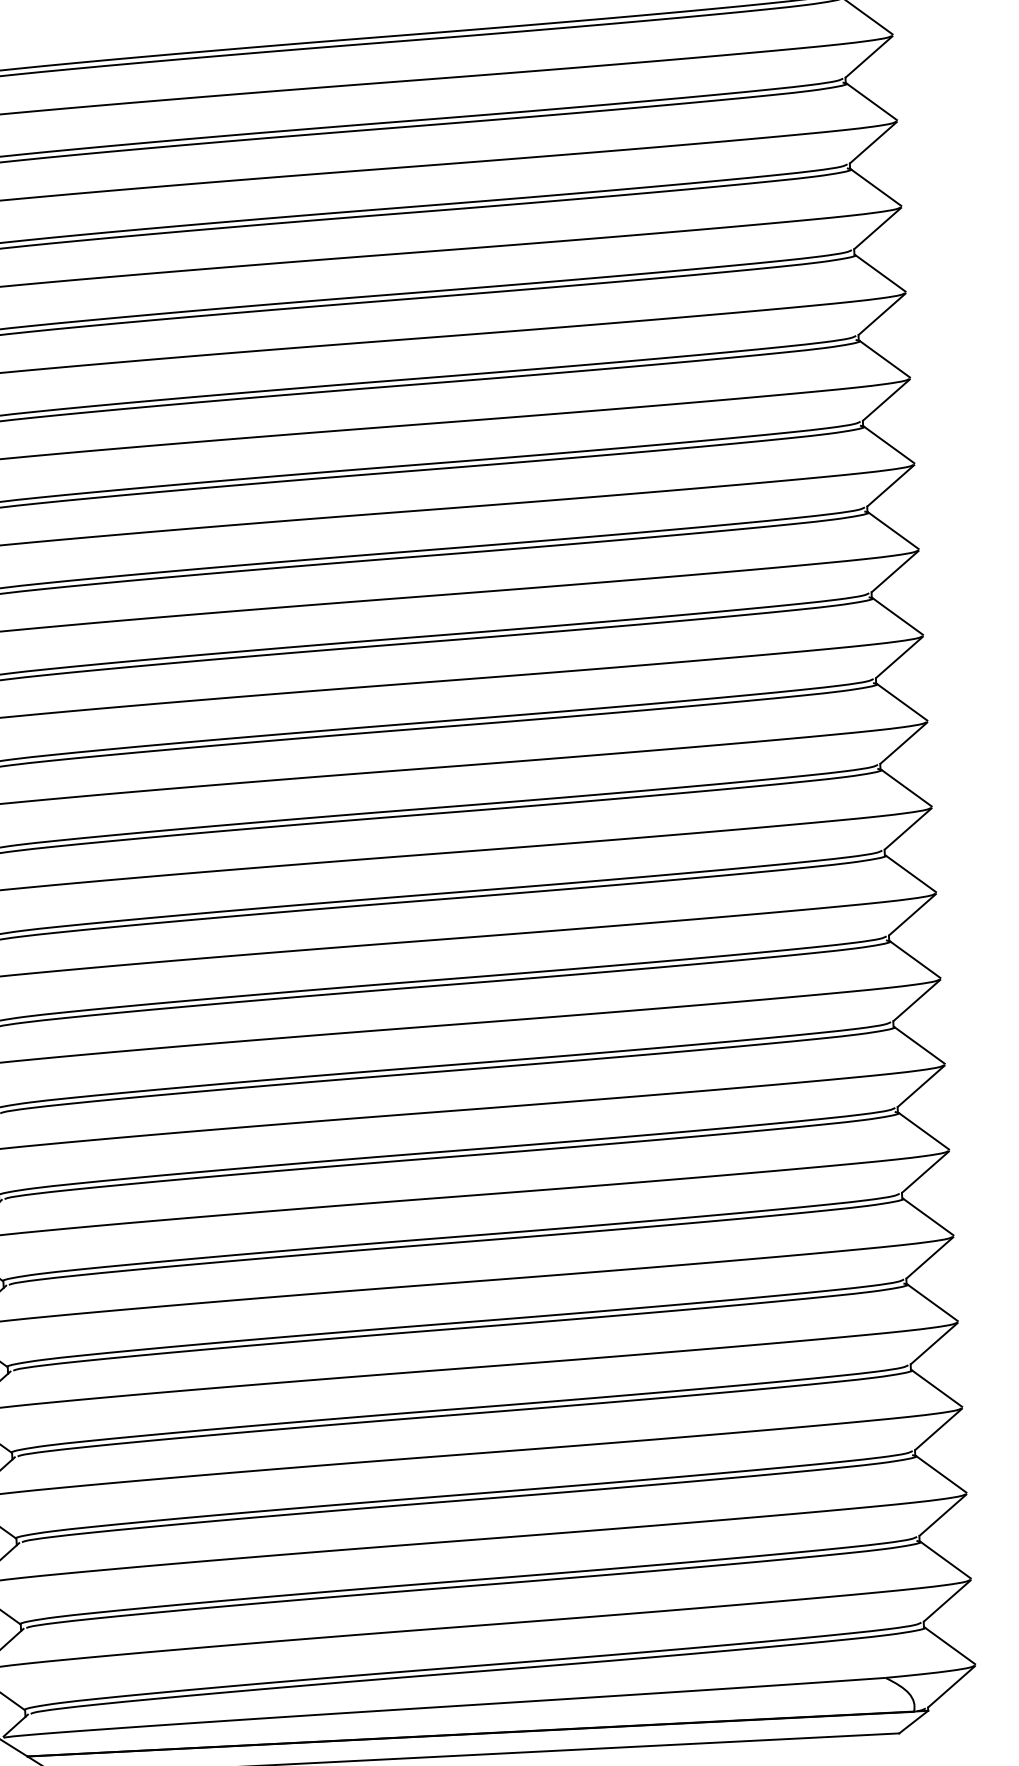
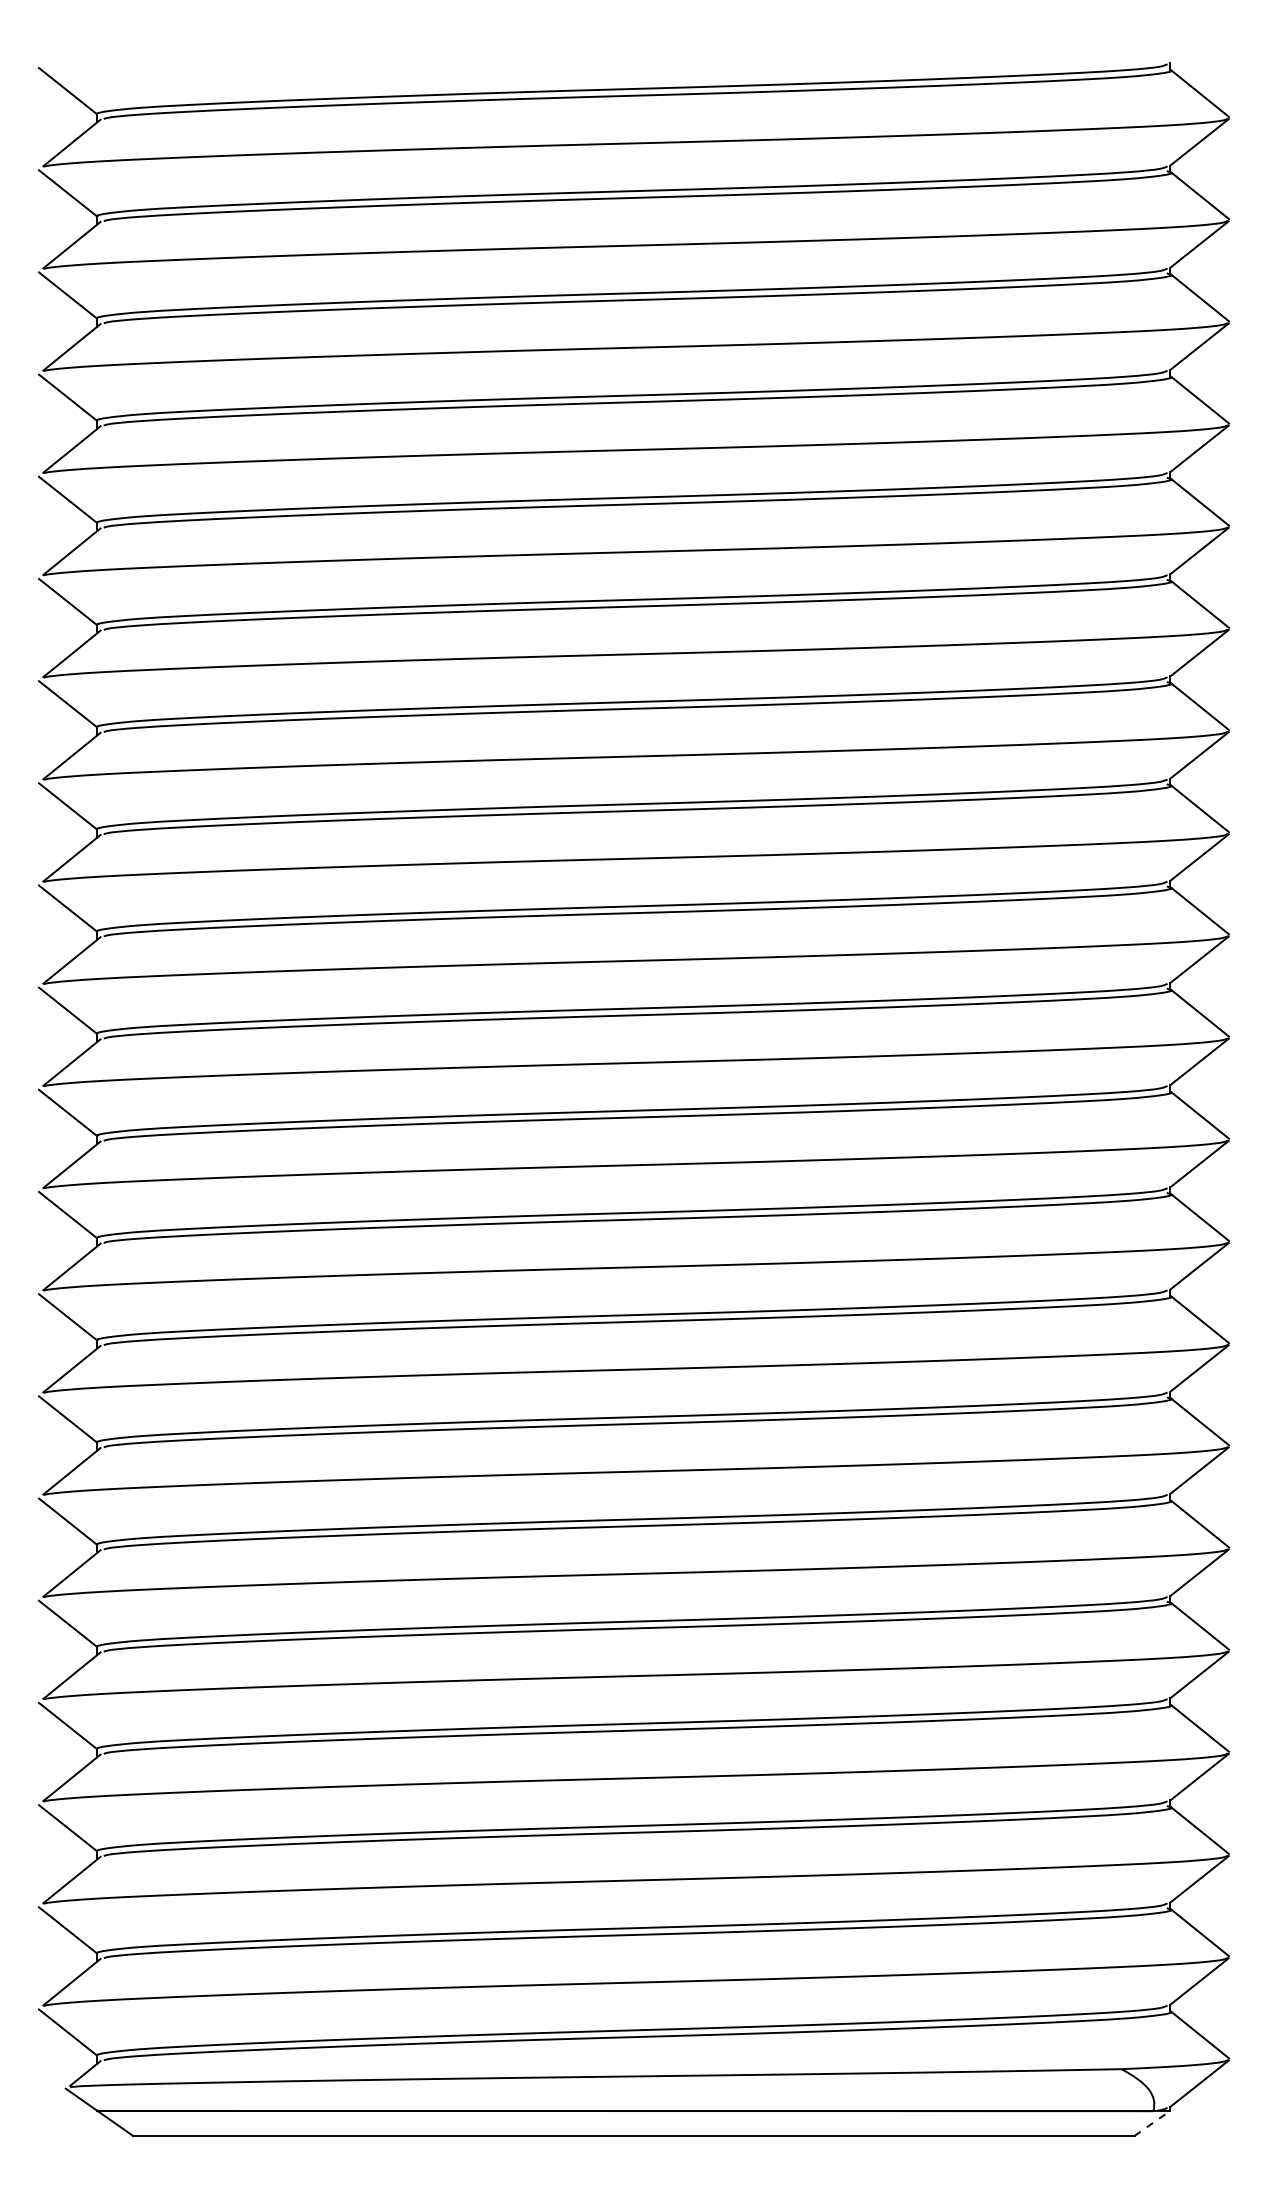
line: (913, 1722) -> (1152, 2123), solid -> dashed

